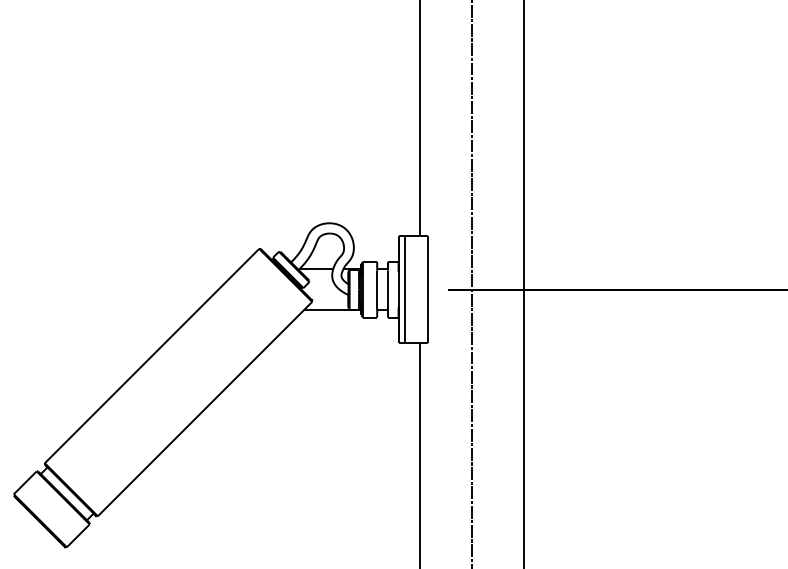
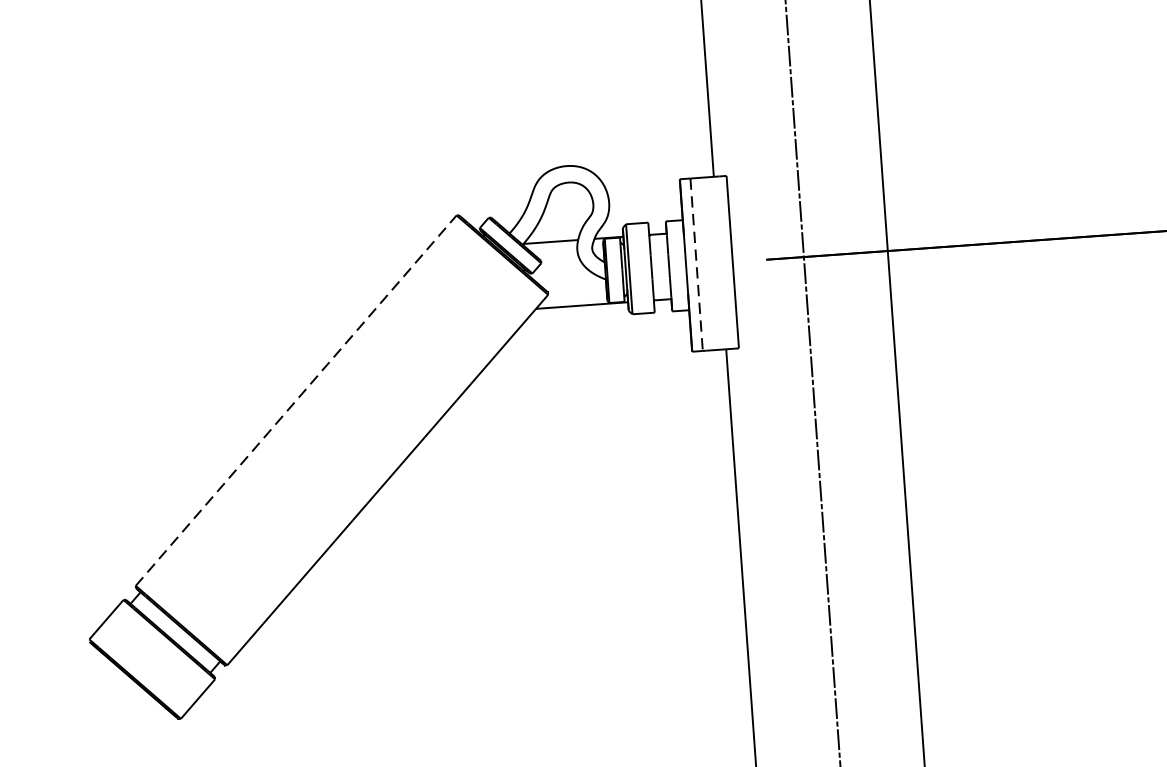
line: (405, 290) -> (697, 265), solid -> dashed
line: (152, 356) -> (296, 401), solid -> dashed

